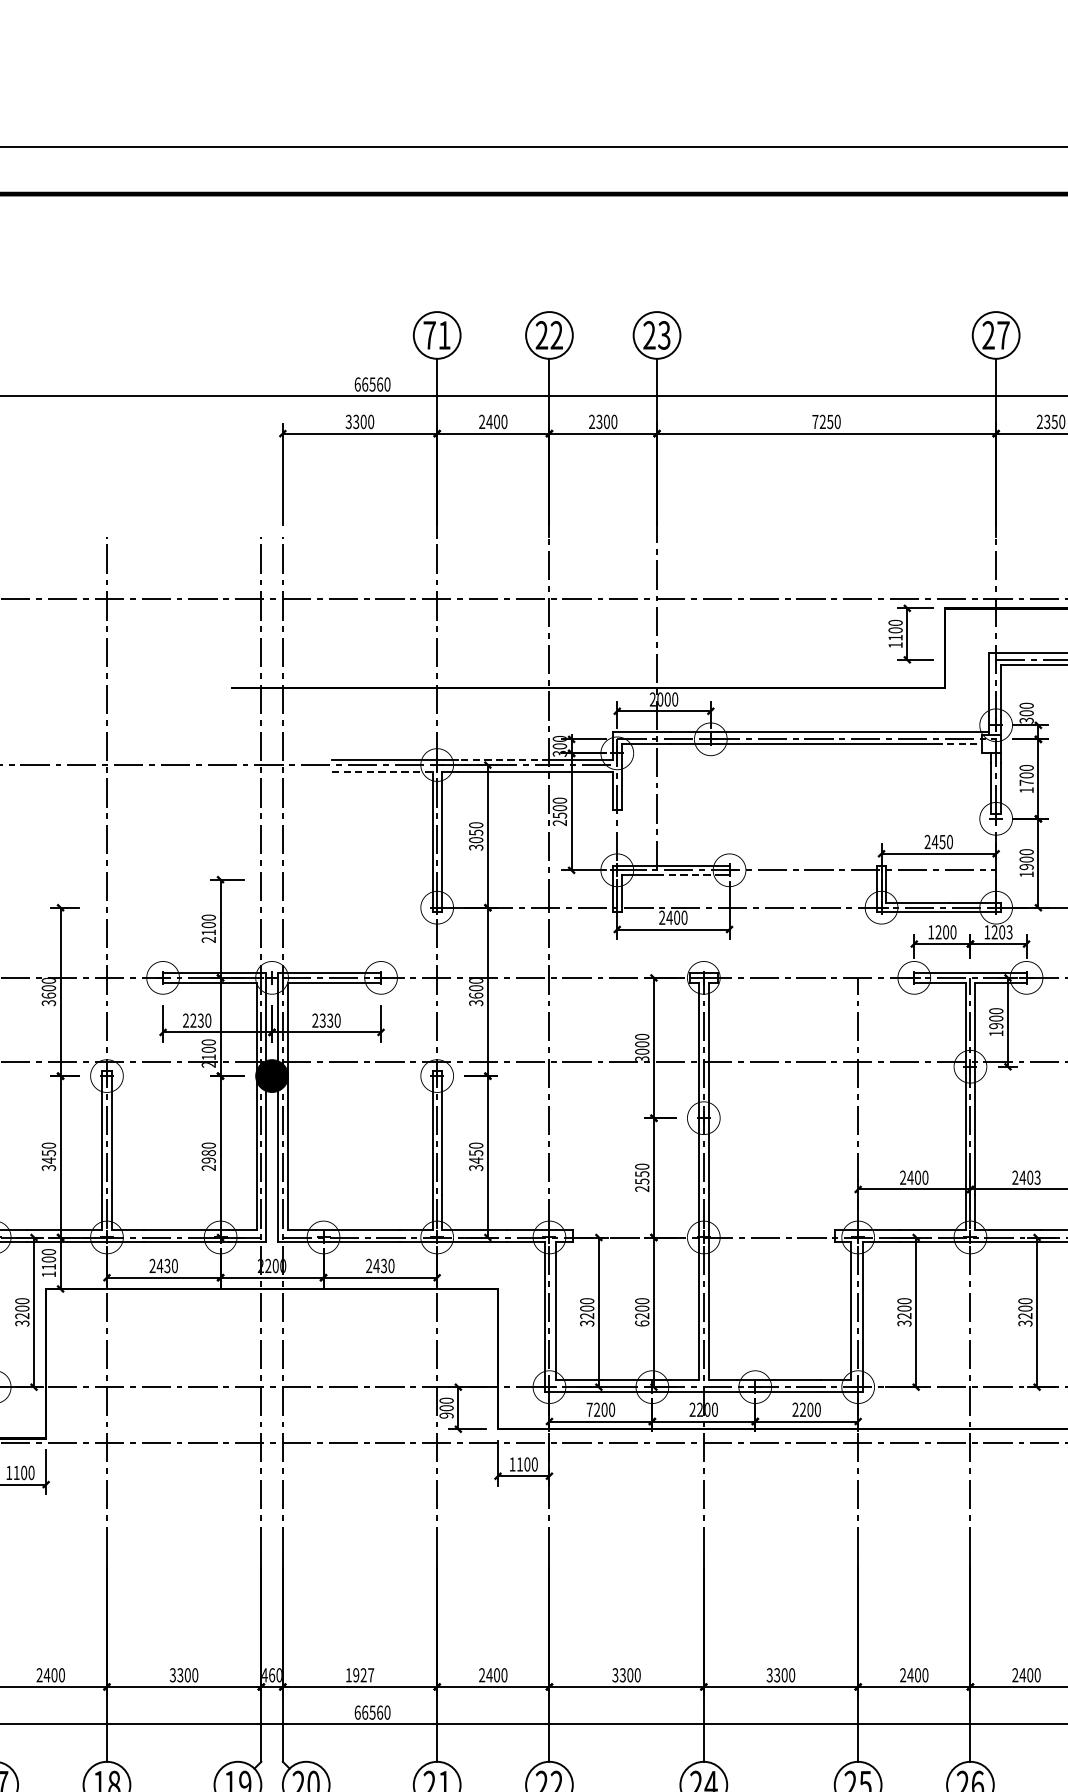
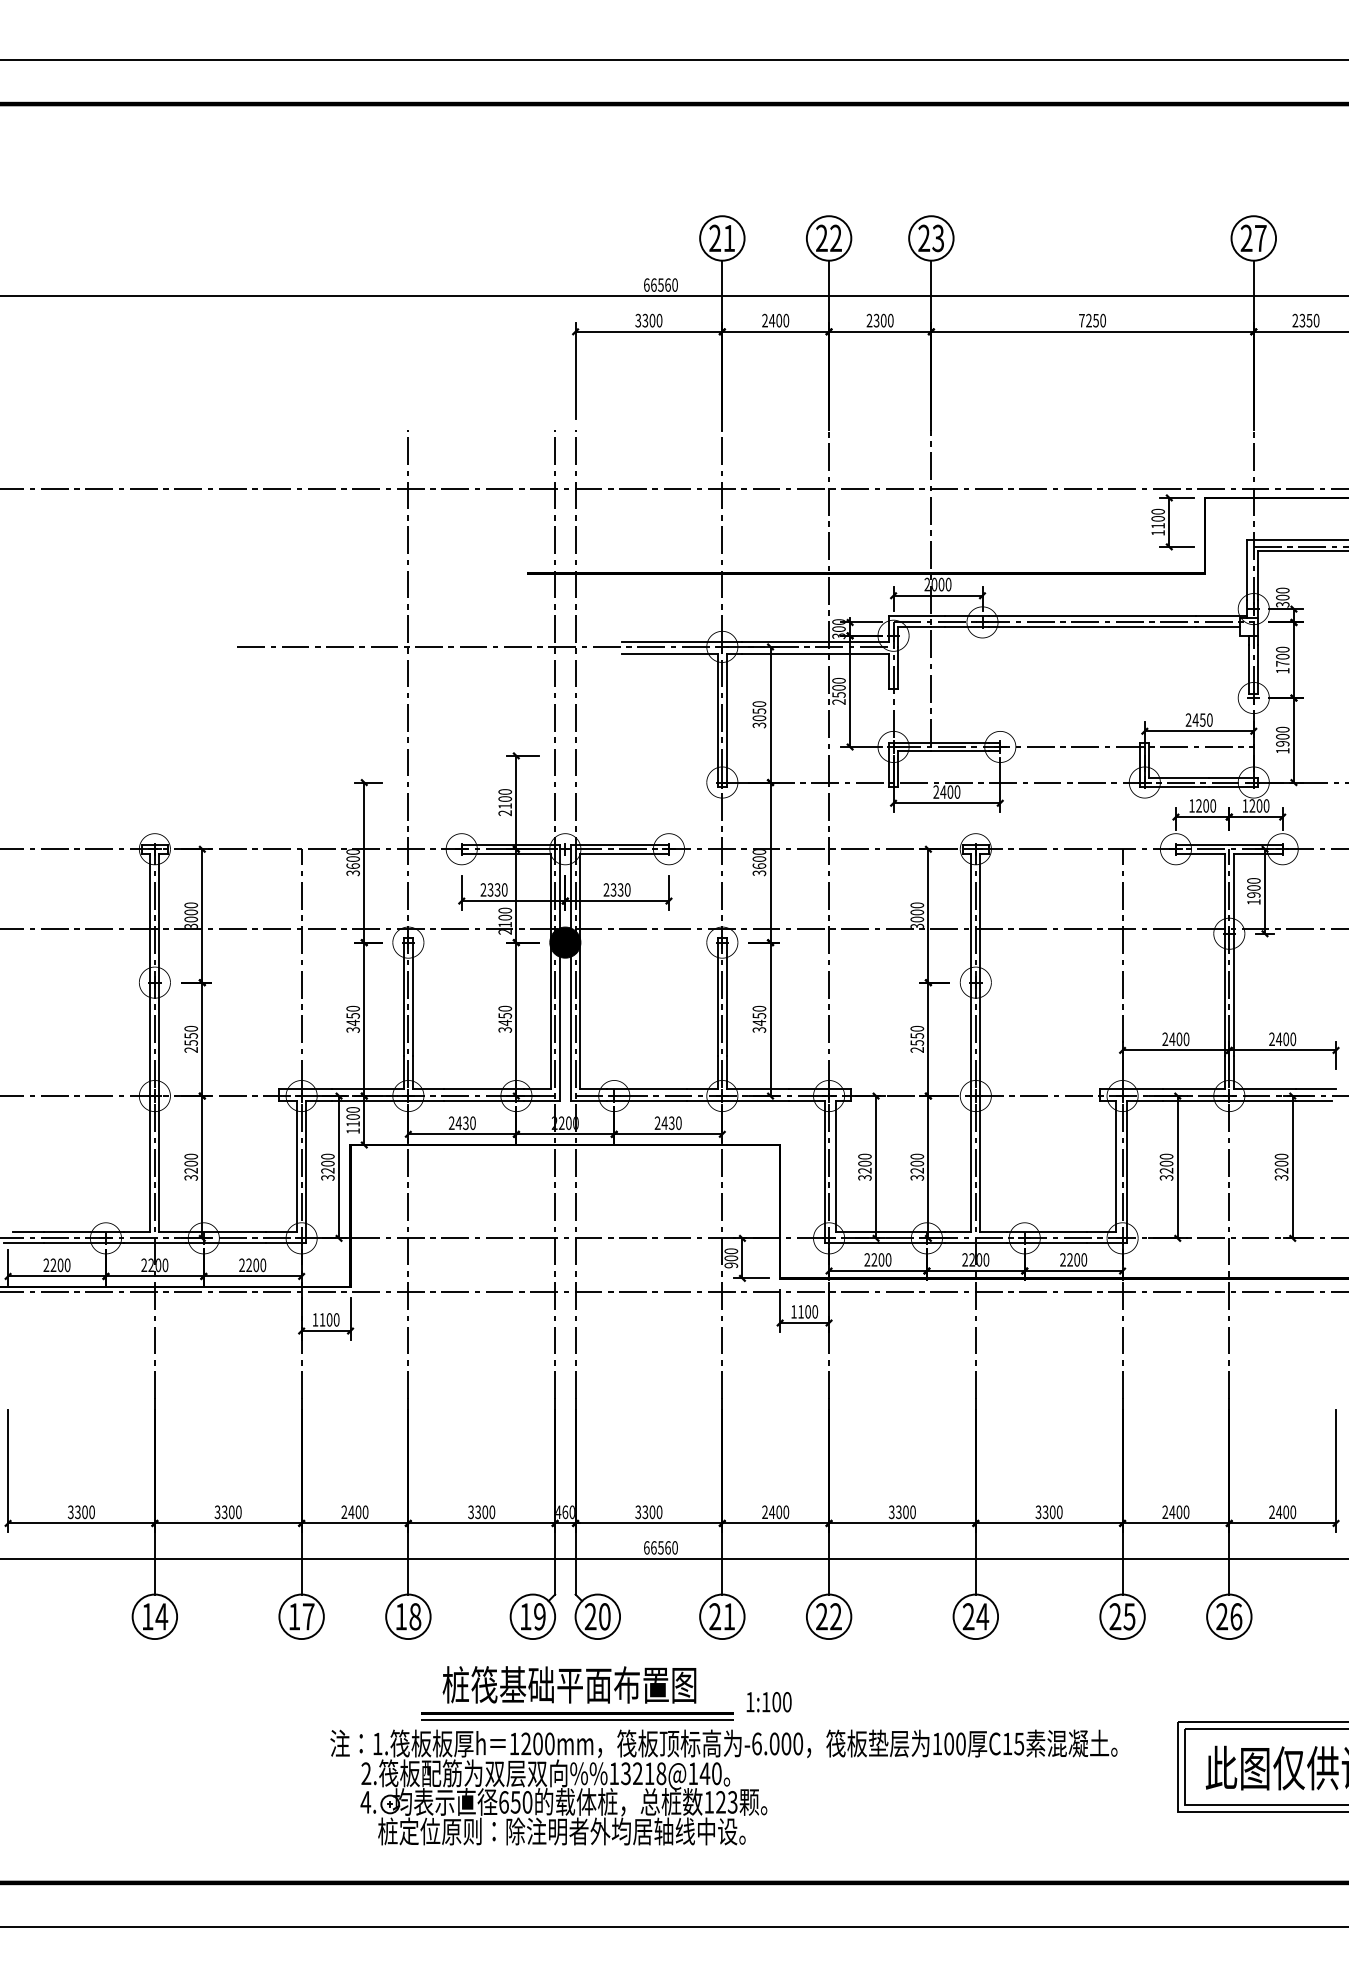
text: (429, 334) -> (715, 237), 71 -> 21
line: (959, 743) -> (1218, 626), dashed -> solid
line: (503, 760) -> (785, 642), dashed -> solid
line: (382, 771) -> (670, 653), dashed -> solid
line: (687, 875) -> (960, 751), dashed -> solid
text: (1009, 931) -> (1266, 805), 1203 -> 1200
text: (193, 1021) -> (490, 890), 2230 -> 2330
text: (209, 1160) -> (505, 1022), 2980 -> 3450
text: (1037, 1176) -> (1293, 1038), 2403 -> 2400
text: (642, 1323) -> (917, 1177), 6200 -> 3200
text: (589, 1409) -> (867, 1259), 7200 -> 2200
text: (359, 1675) -> (648, 1512), 1927 -> 3300

